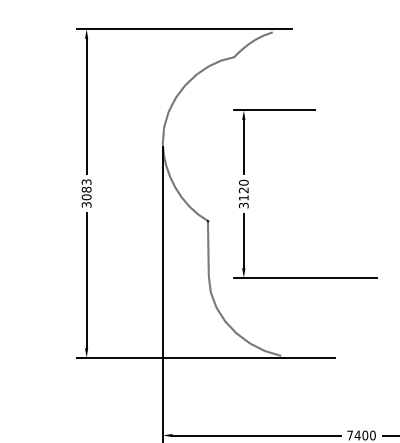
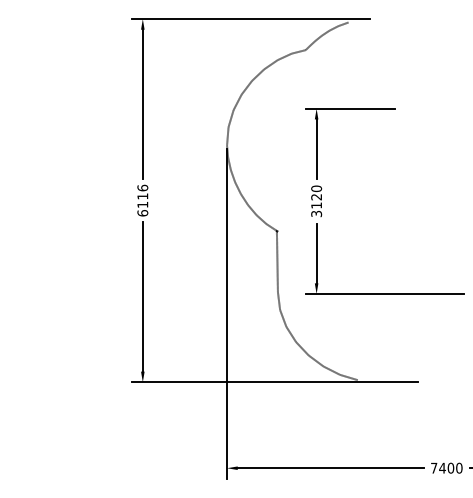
text: (86, 193) -> (142, 200), 3083 -> 6116

